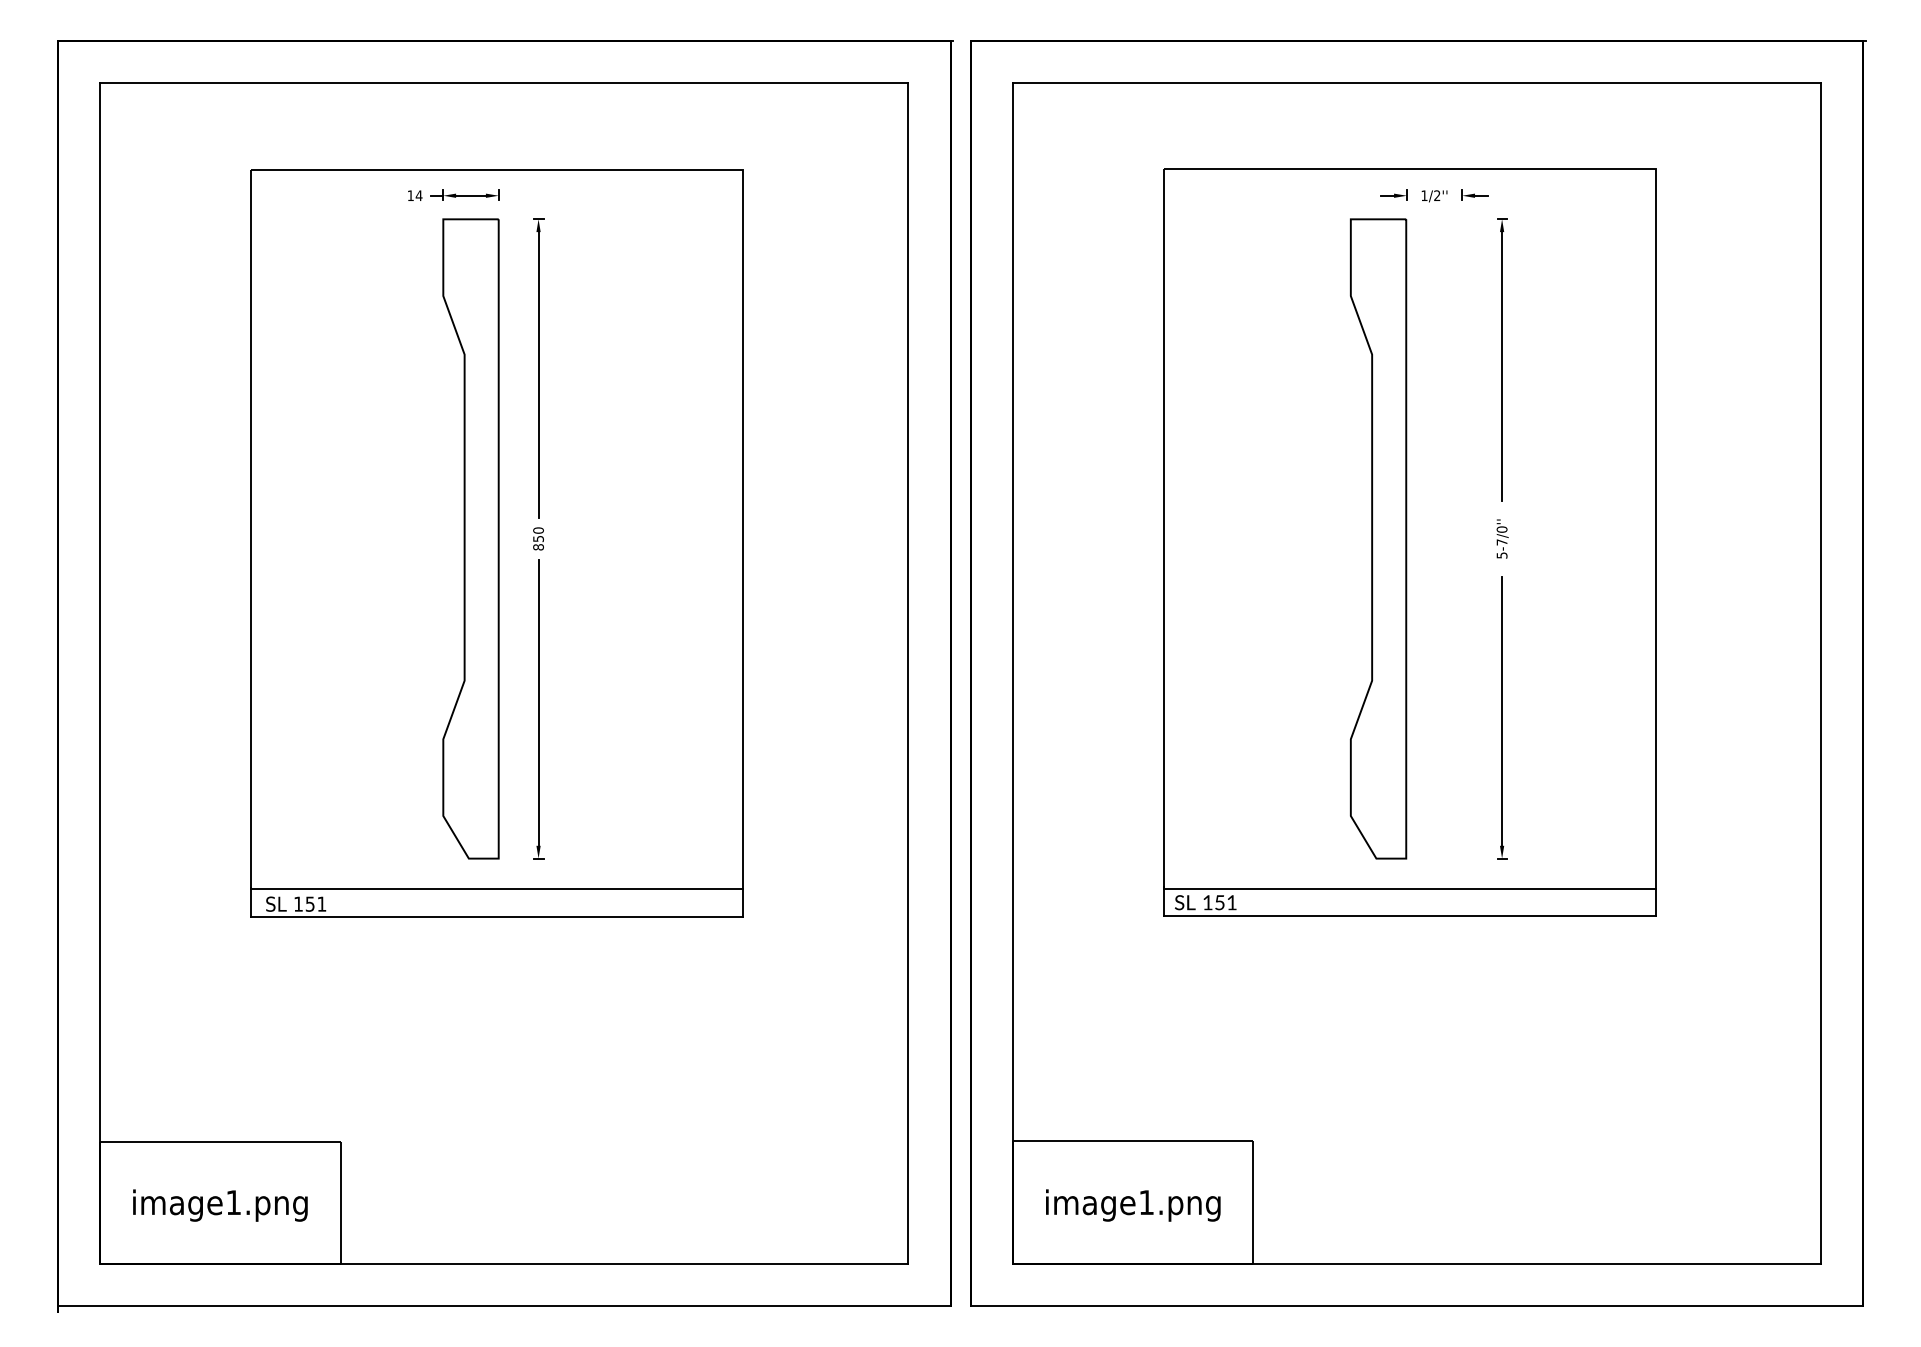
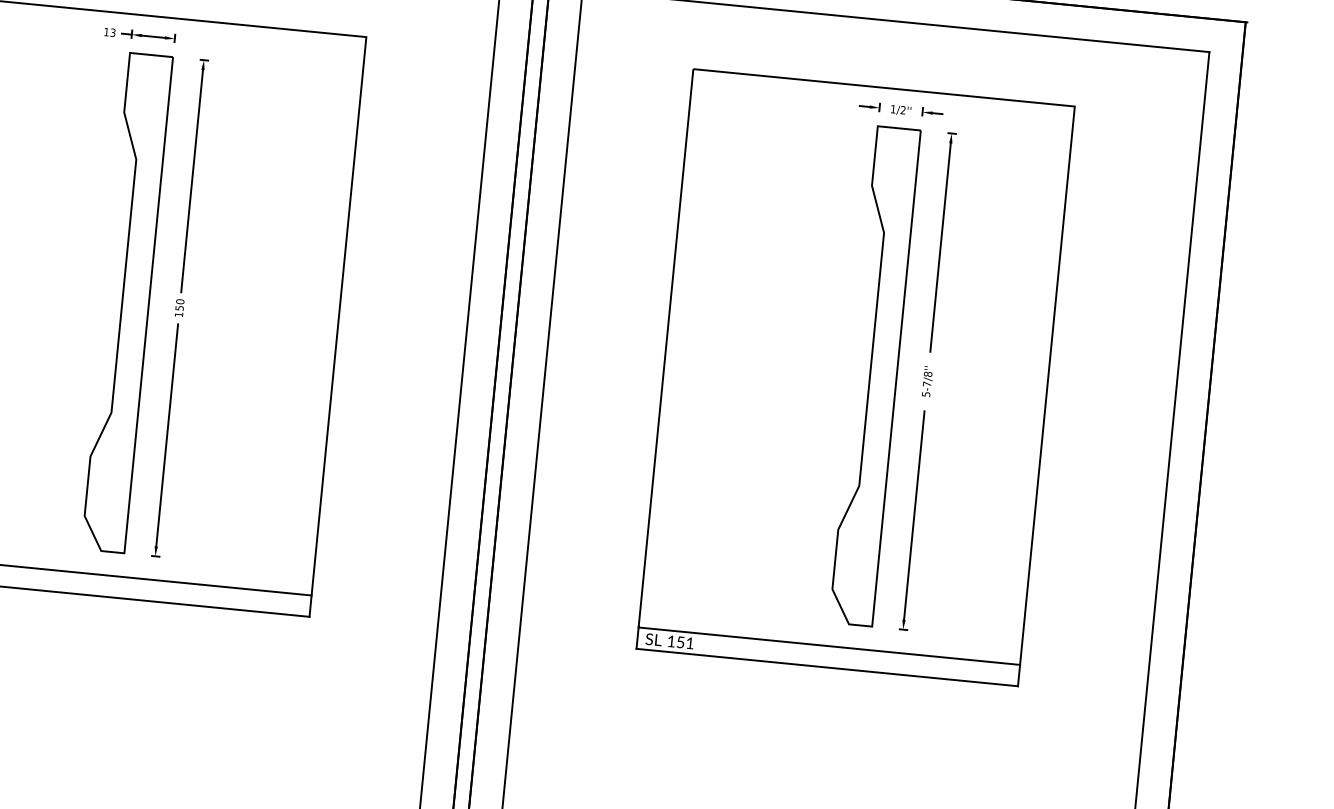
text: (418, 195) -> (112, 32), 14 -> 13
text: (1502, 529) -> (928, 374), 5-7/0'' -> 5-7/8''
part: (1378, 538) -> (875, 376), moved
text: (538, 547) -> (178, 314), 850 -> 150

